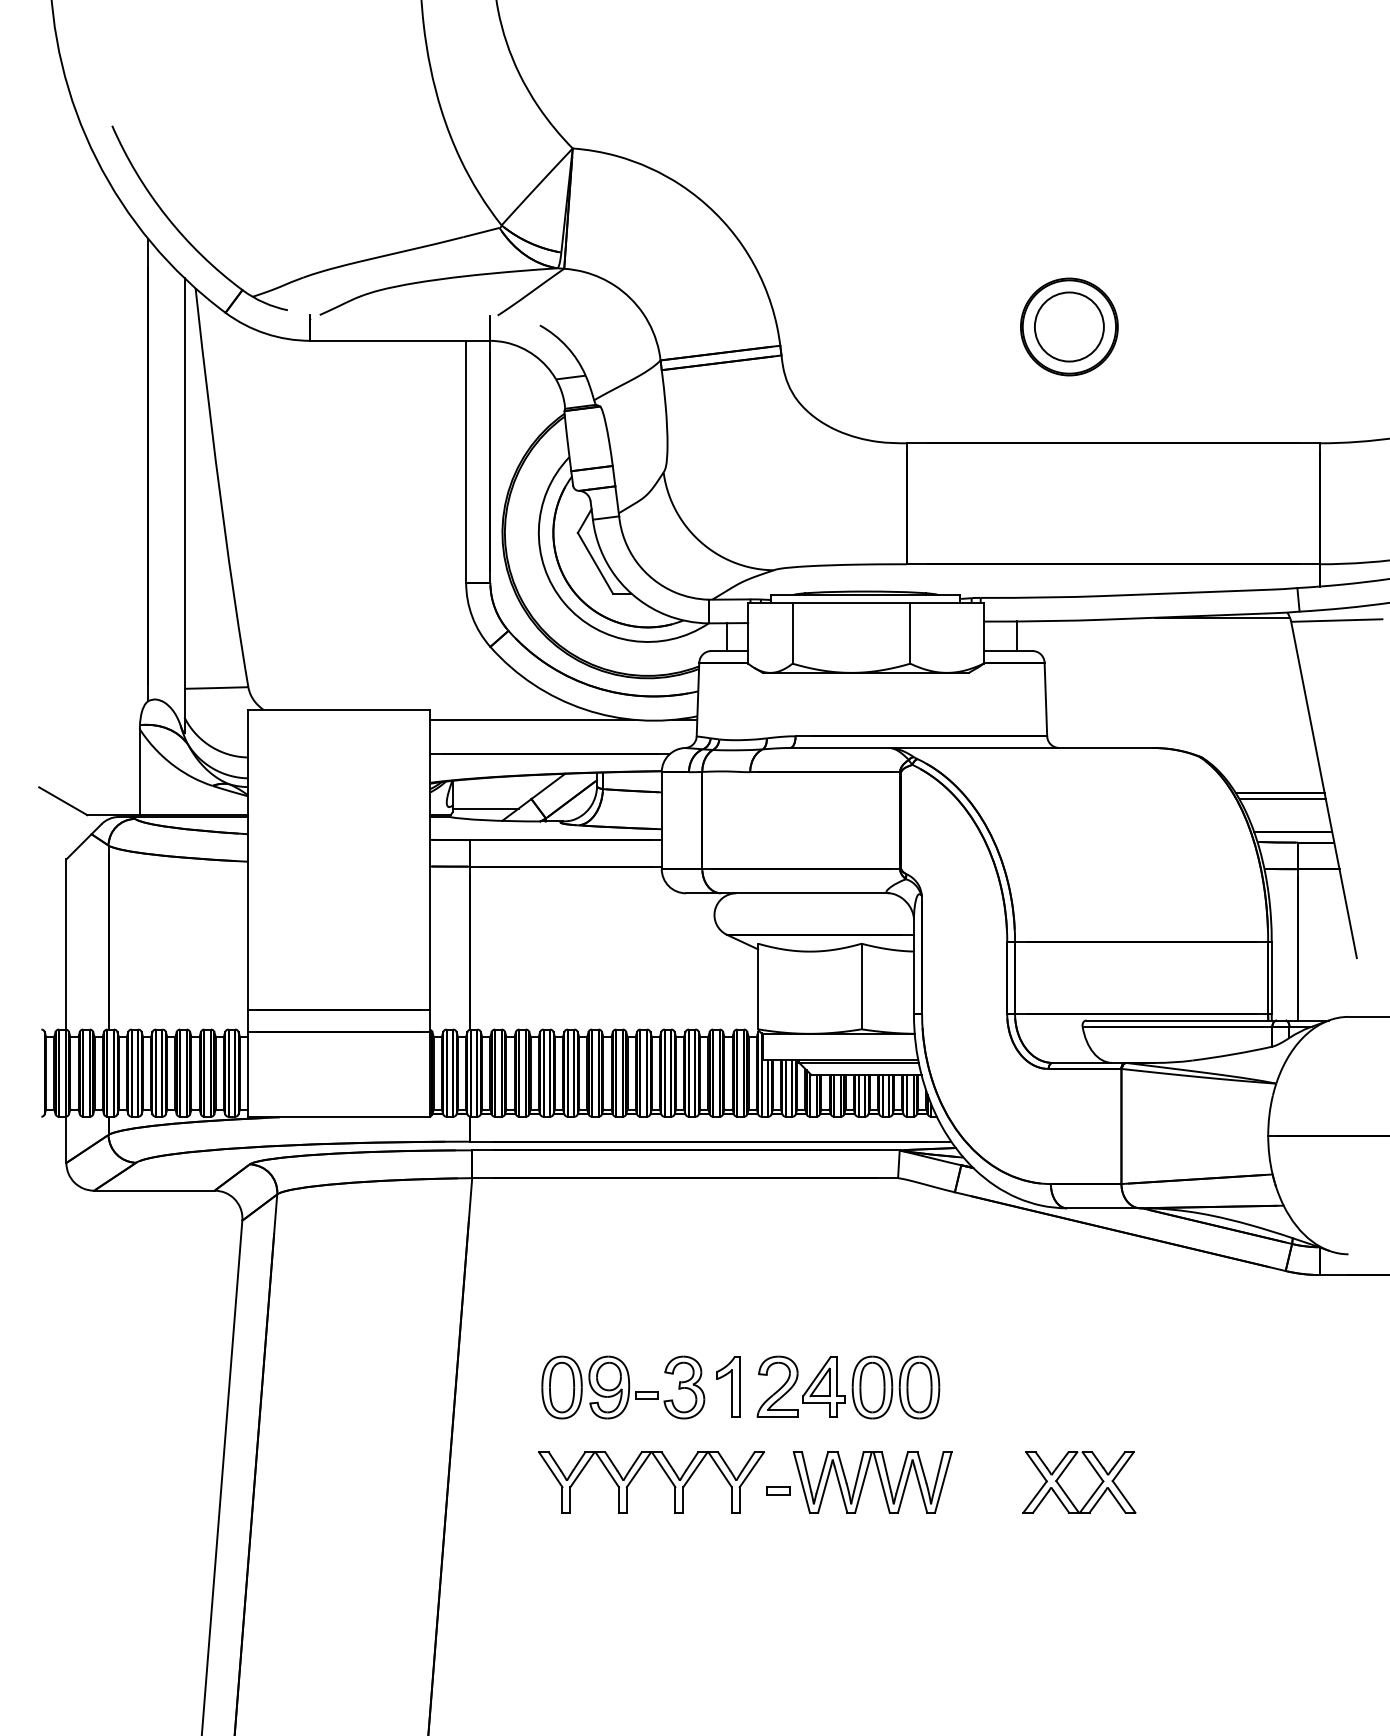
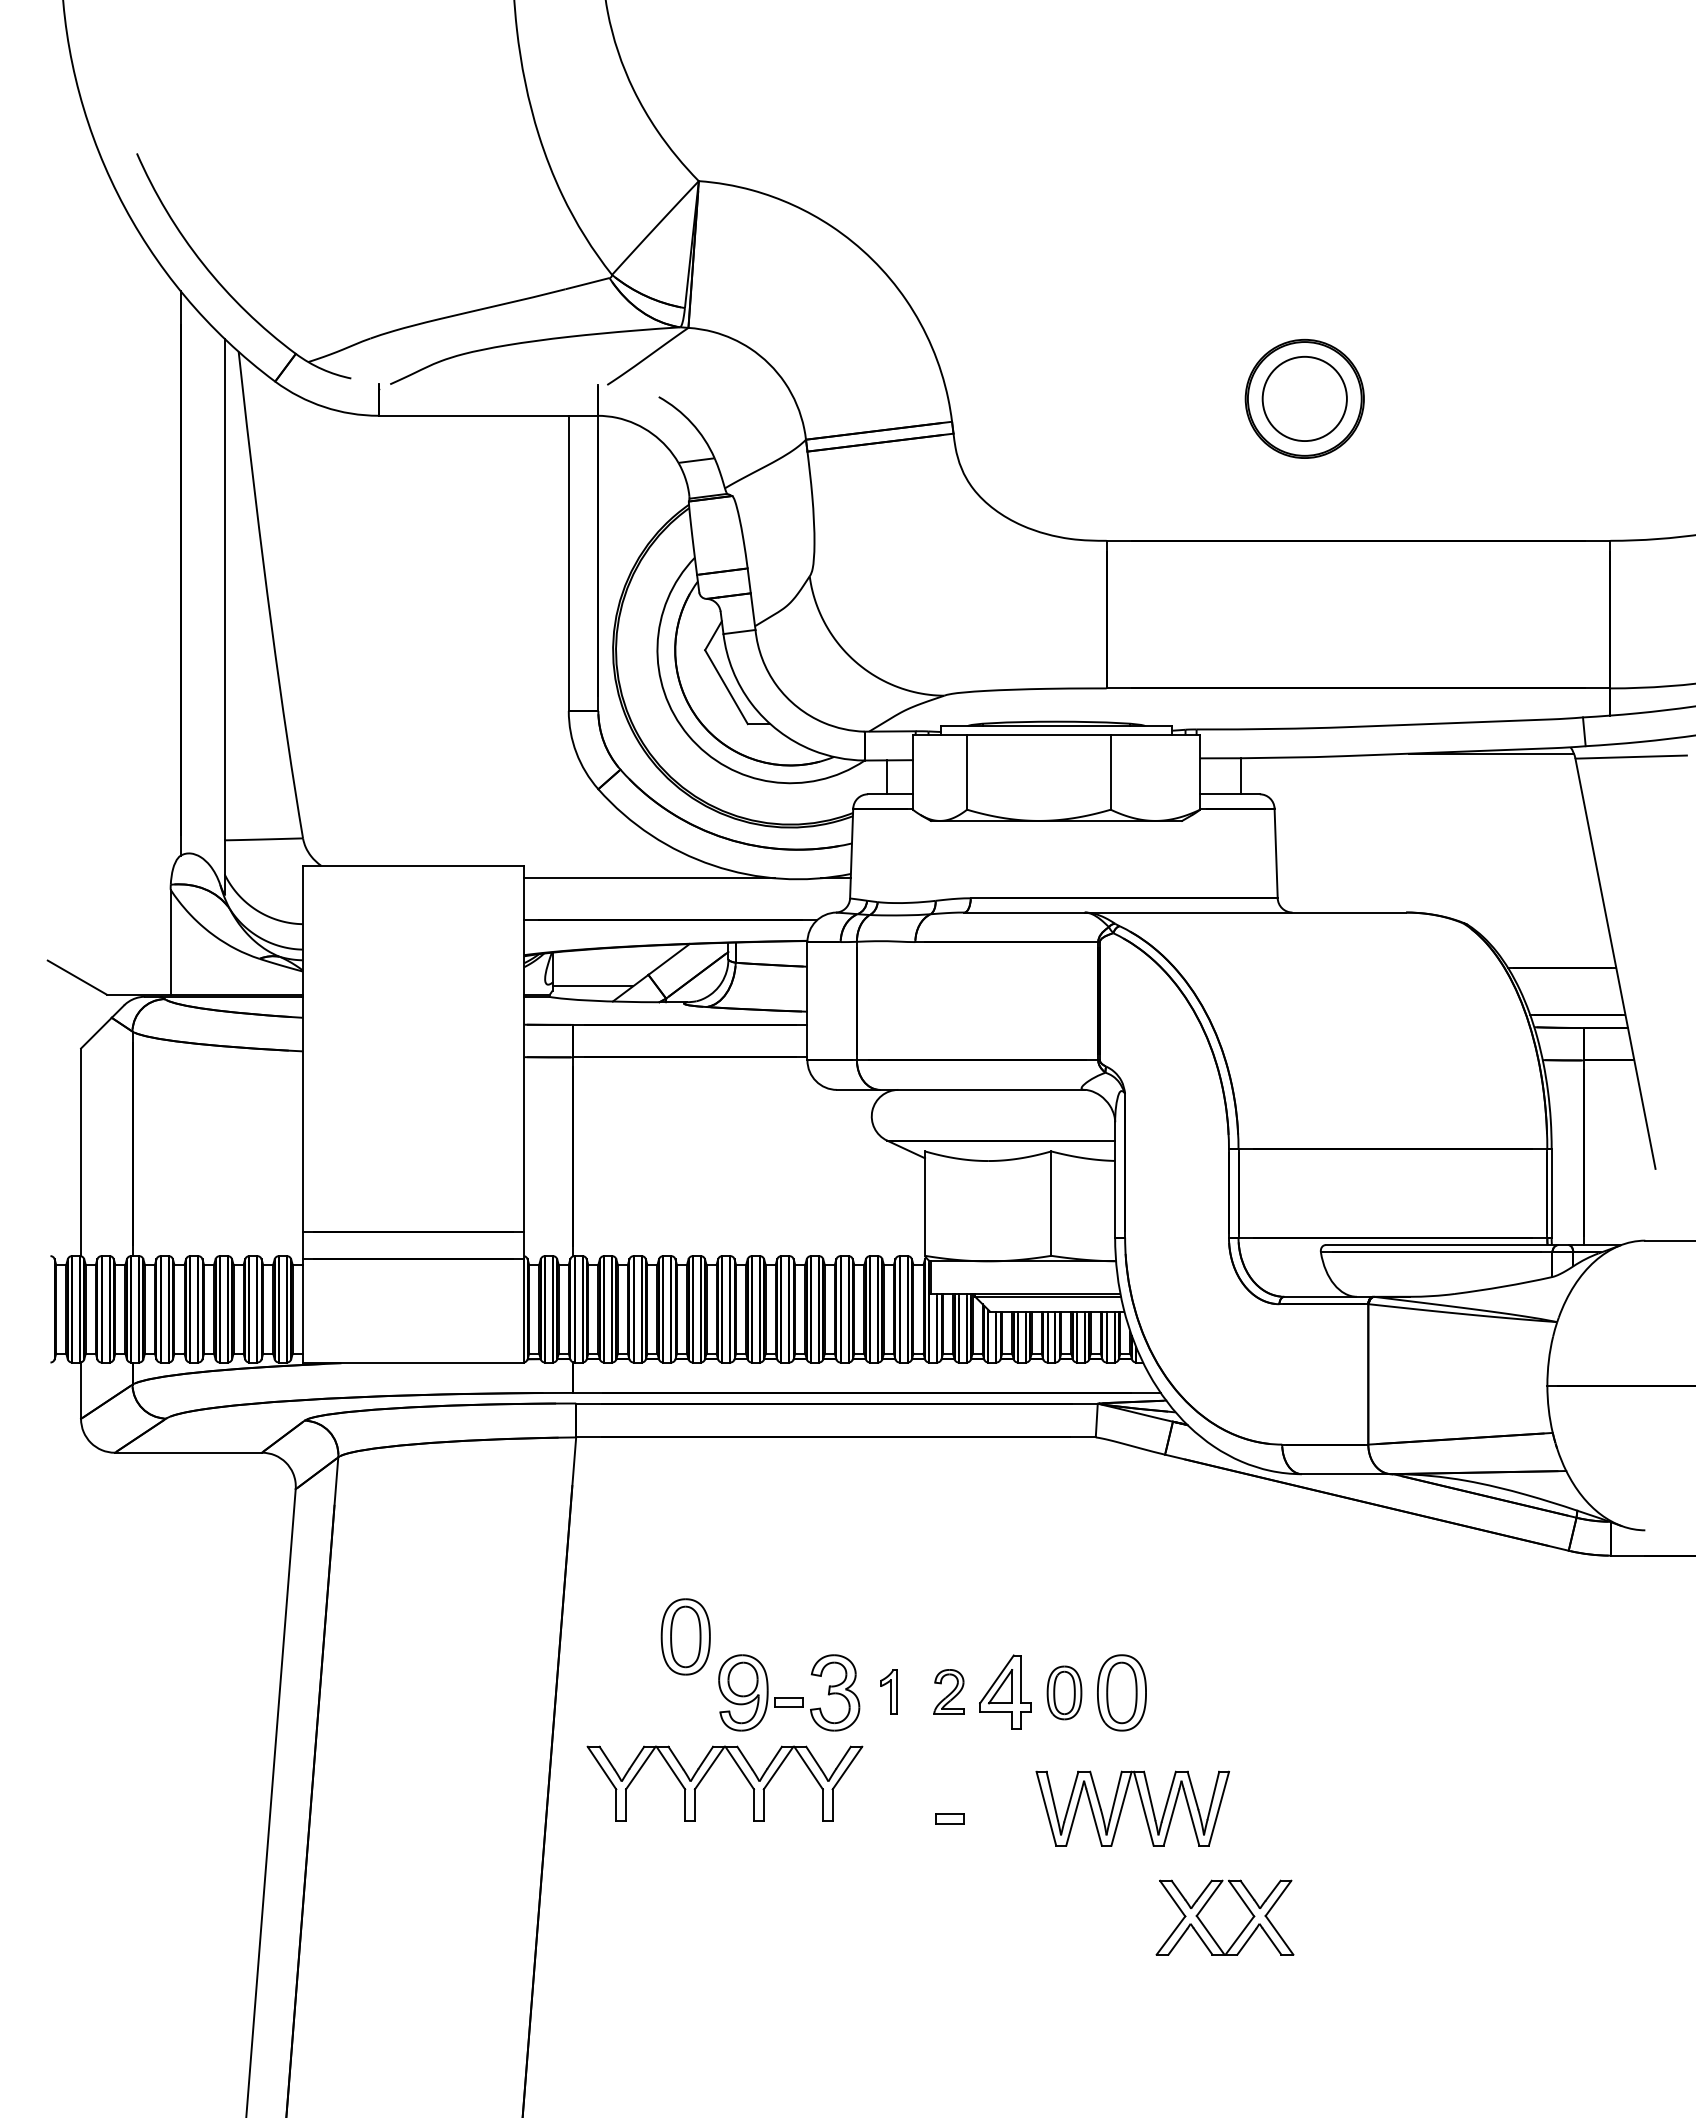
line: (1282, 799) -> (1564, 975), removed
part: (728, 1386) -> (888, 1691), size x0.6
part: (777, 1386) -> (948, 1691), size x0.6
part: (561, 1387) -> (685, 1636), moved
part: (872, 1387) -> (1064, 1692), size x0.7
part: (637, 1474) -> (707, 1773), moved
part: (865, 1480) -> (1123, 1806), moved
part: (1066, 1493) -> (1209, 1931), moved

